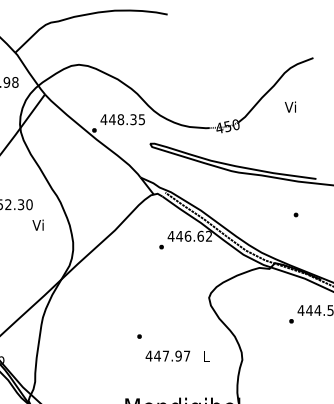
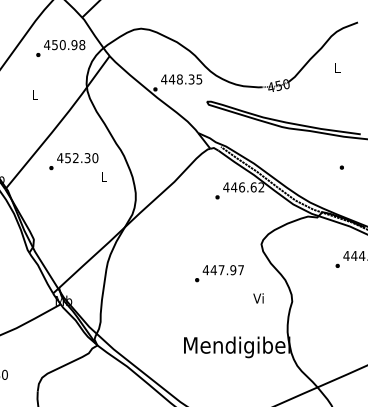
text: (290, 106) -> (336, 67), Vi -> L
text: (38, 225) -> (103, 177), Vi -> L
text: (166, 356) -> (222, 270), moved
text: (205, 356) -> (258, 298), L -> Vi

